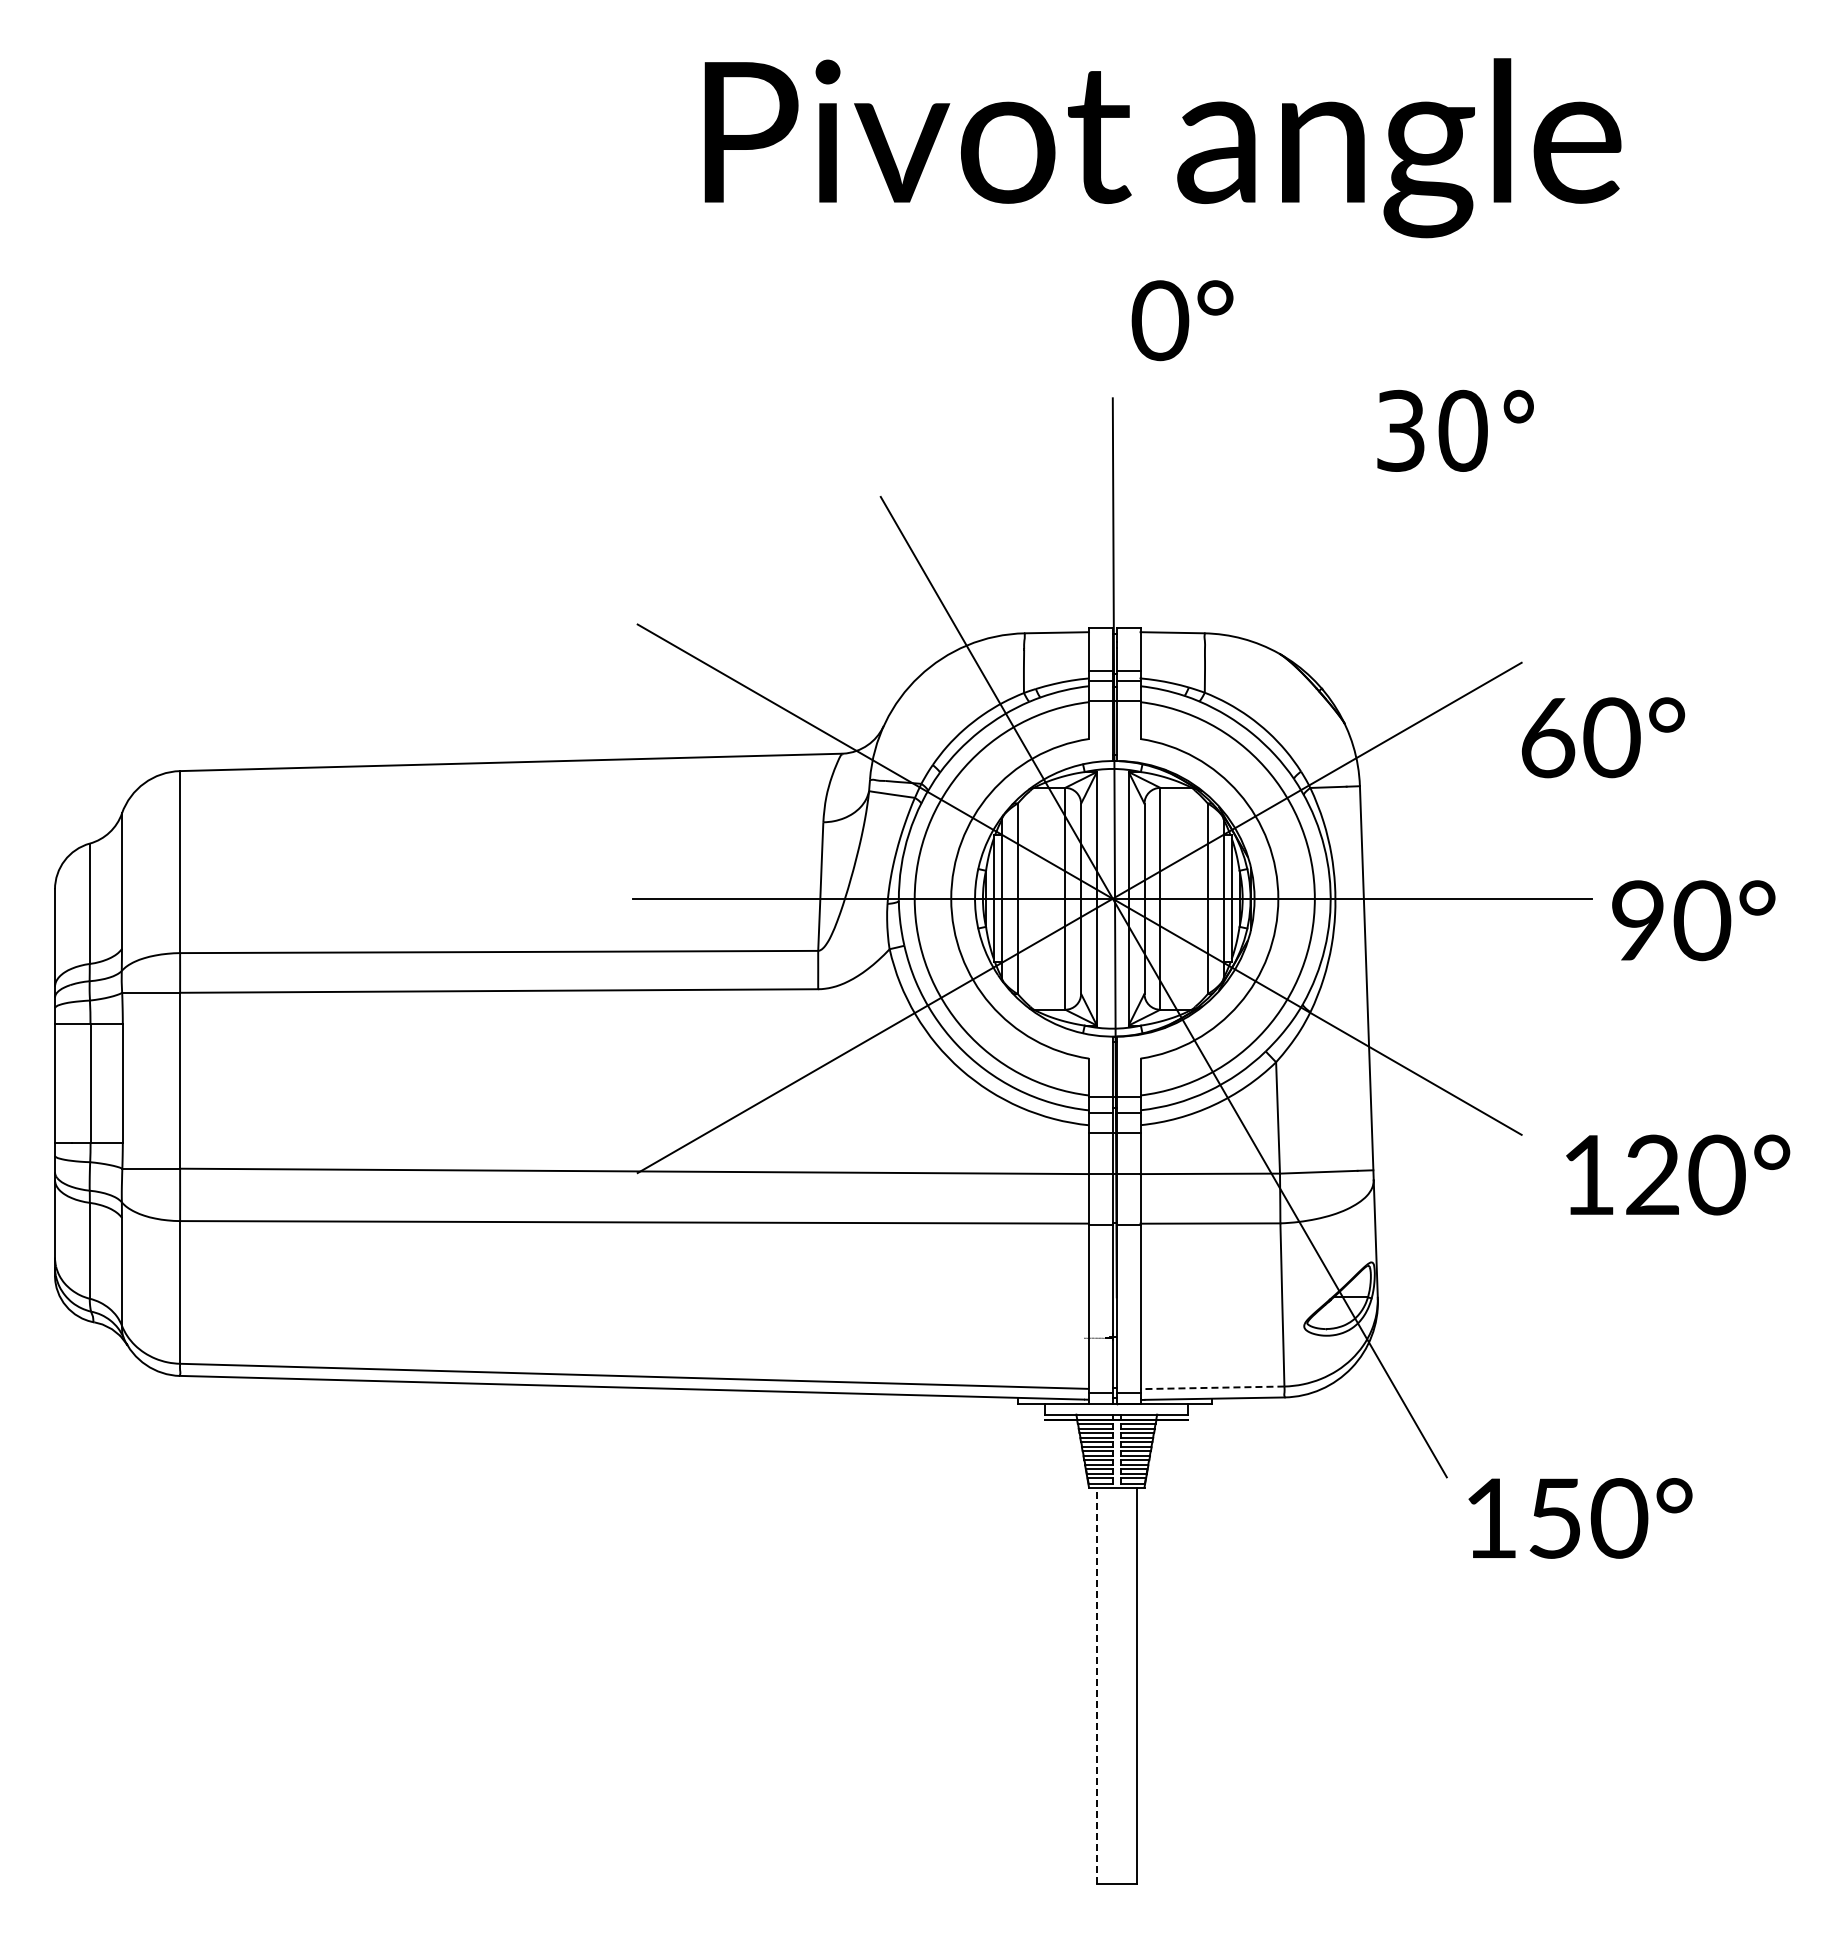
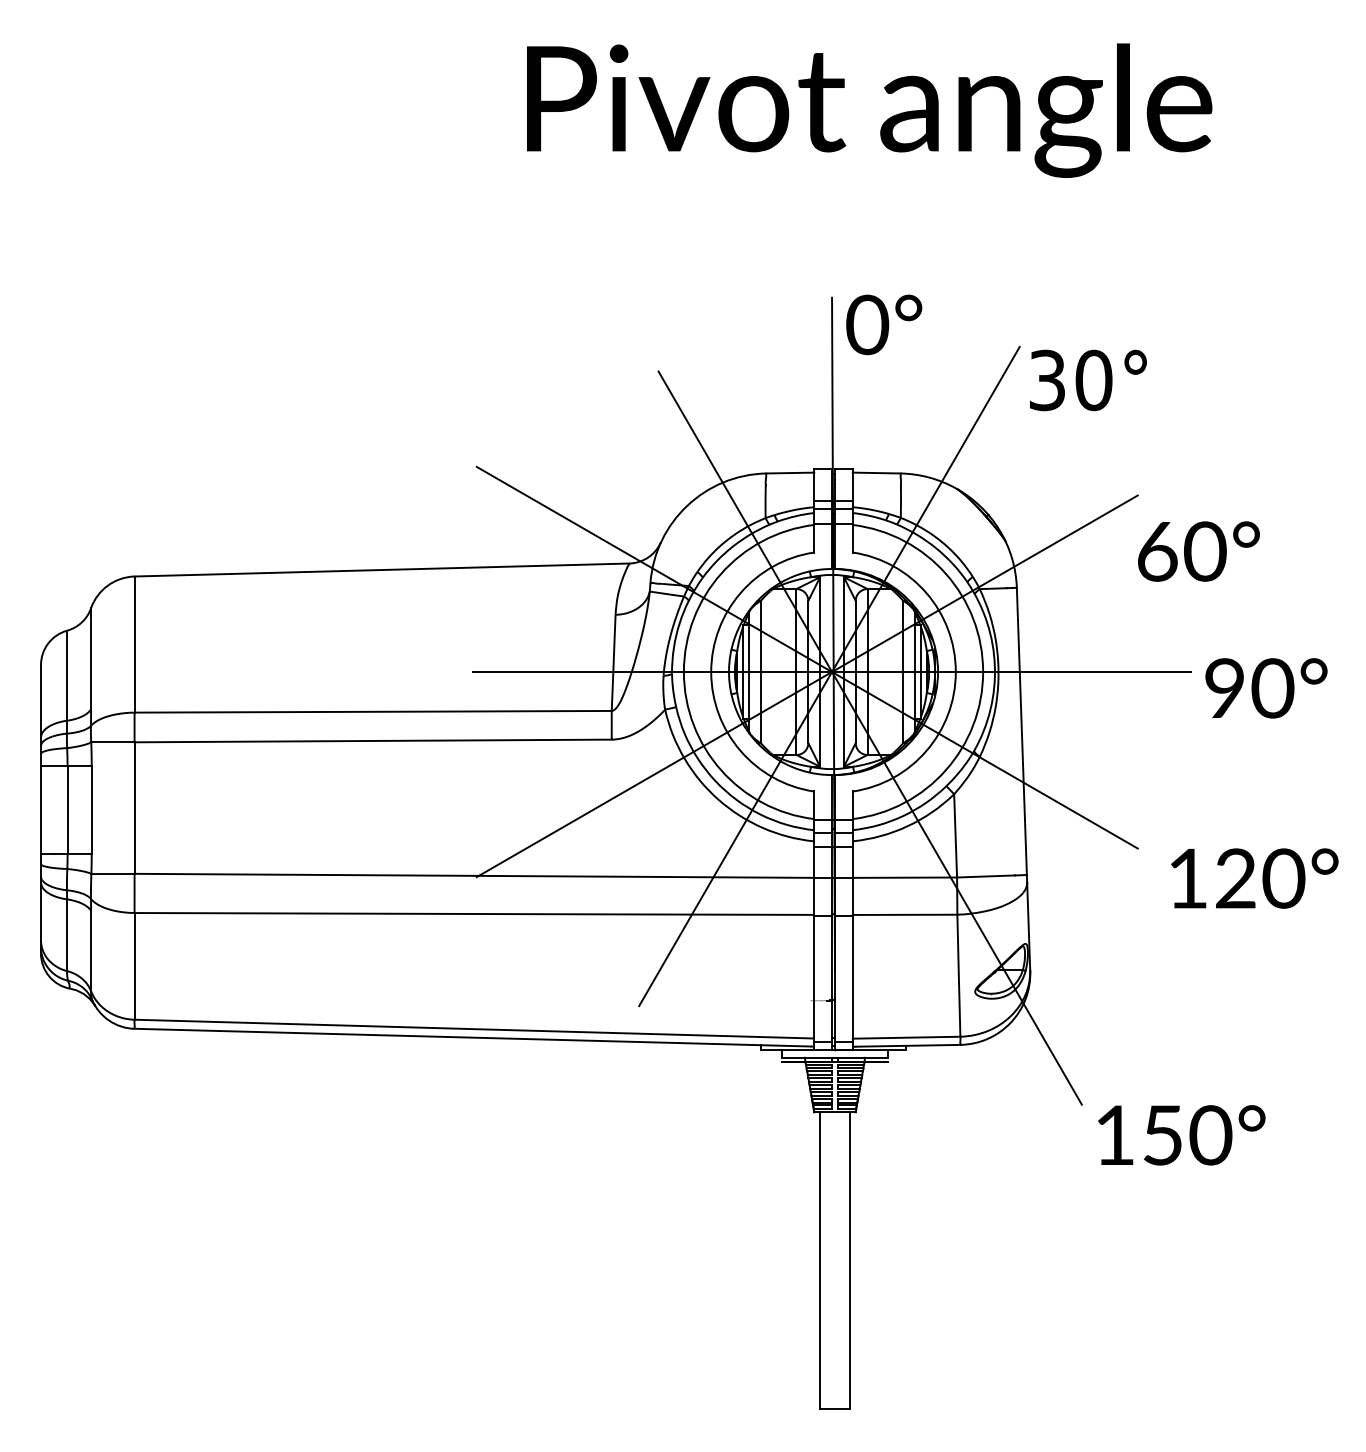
text: (1182, 320) -> (884, 324), moved
text: (1455, 430) -> (1088, 380), moved
line: (1108, 904) -> (828, 676), added
line: (1212, 1387) -> (906, 1037), dashed -> solid
line: (1096, 1685) -> (819, 1260), dashed -> solid

